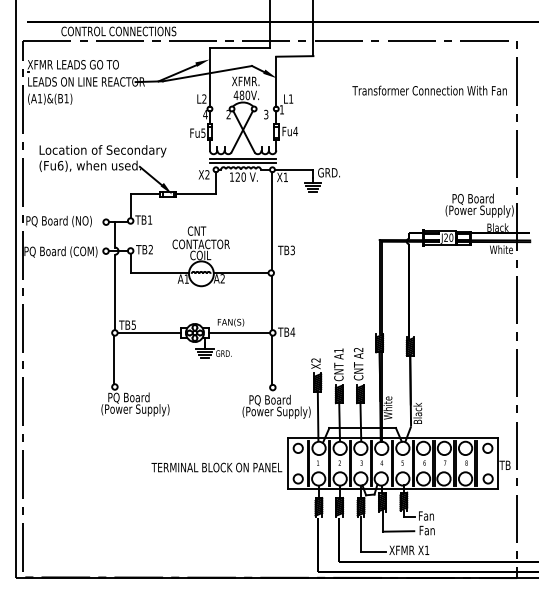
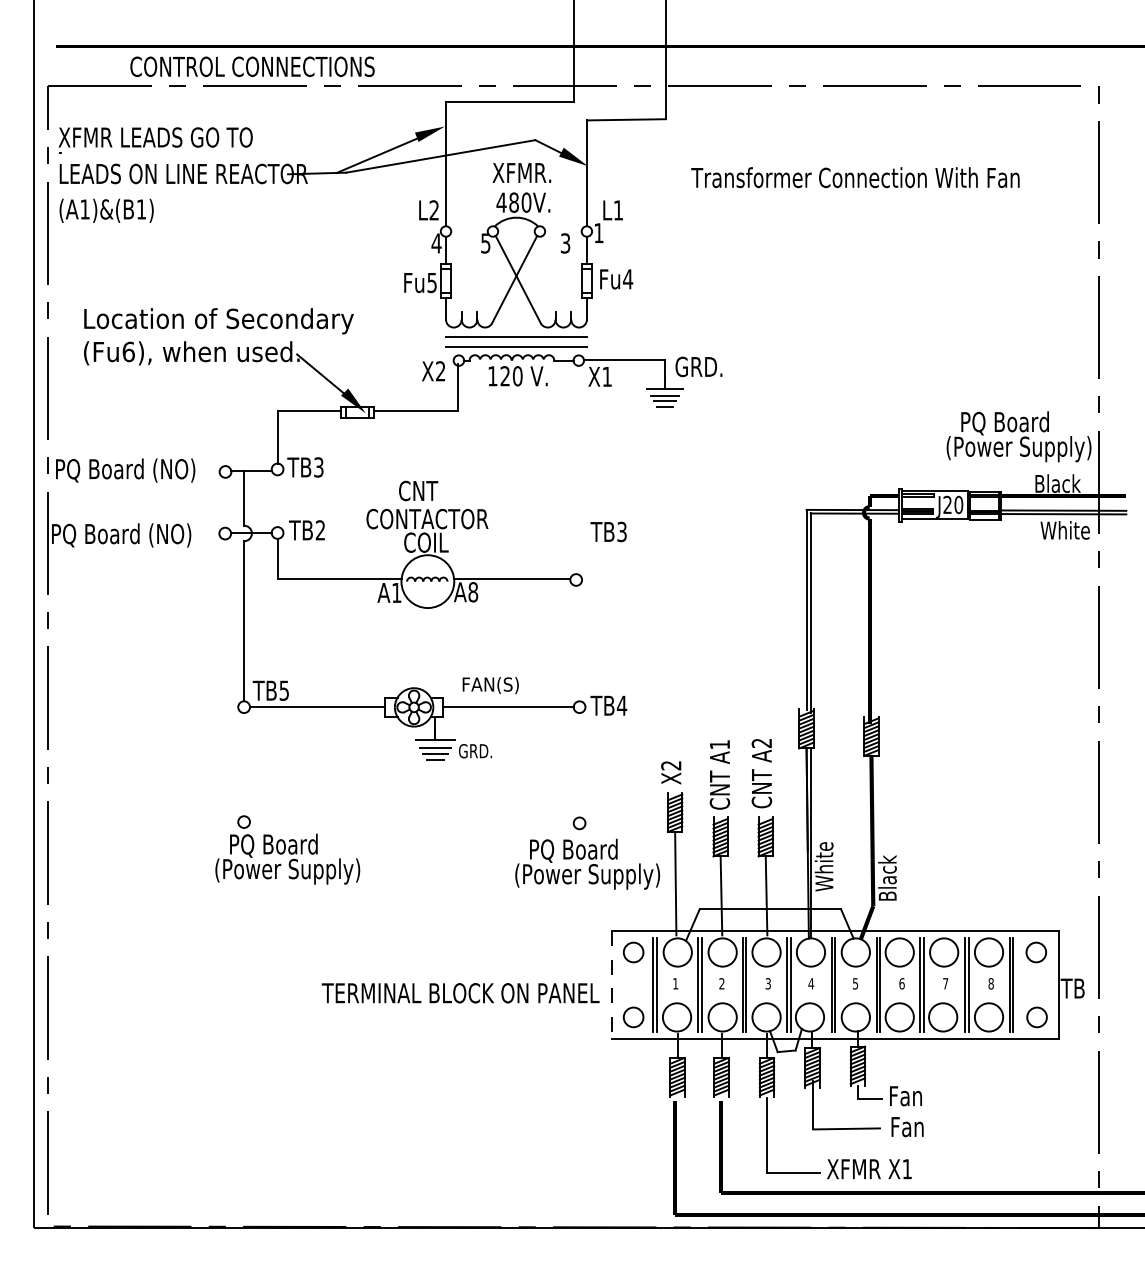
text: (429, 90) -> (855, 177), moved
text: (228, 114) -> (485, 243), 2 -> 5
text: (150, 219) -> (319, 466), TB1 -> TB3
line: (272, 221) -> (578, 470), removed
text: (85, 251) -> (181, 534), PQ Board (COM) -> PQ Board (NO)
text: (222, 278) -> (472, 591), A2 -> A8
line: (272, 302) -> (578, 642), removed
line: (114, 359) -> (243, 763), removed
line: (272, 359) -> (578, 763), removed
line: (288, 464) -> (612, 986), solid -> dashed

